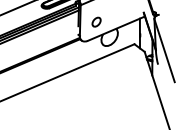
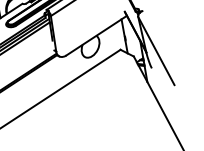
part: (96, 21) -> (72, 31), removed

